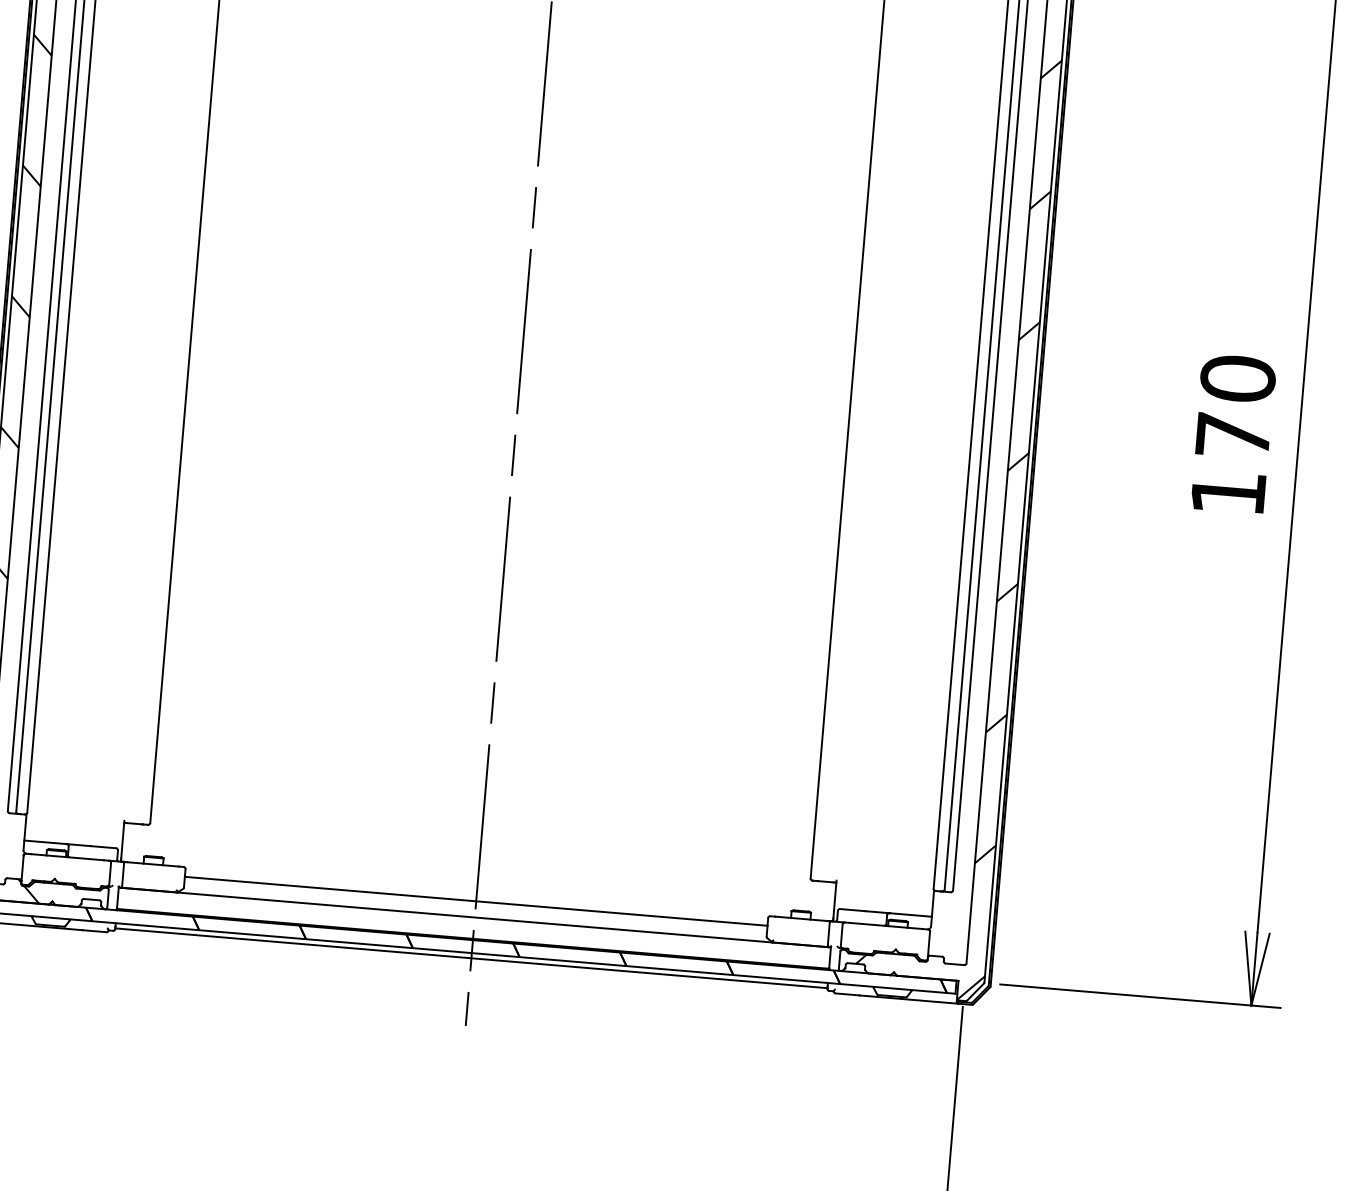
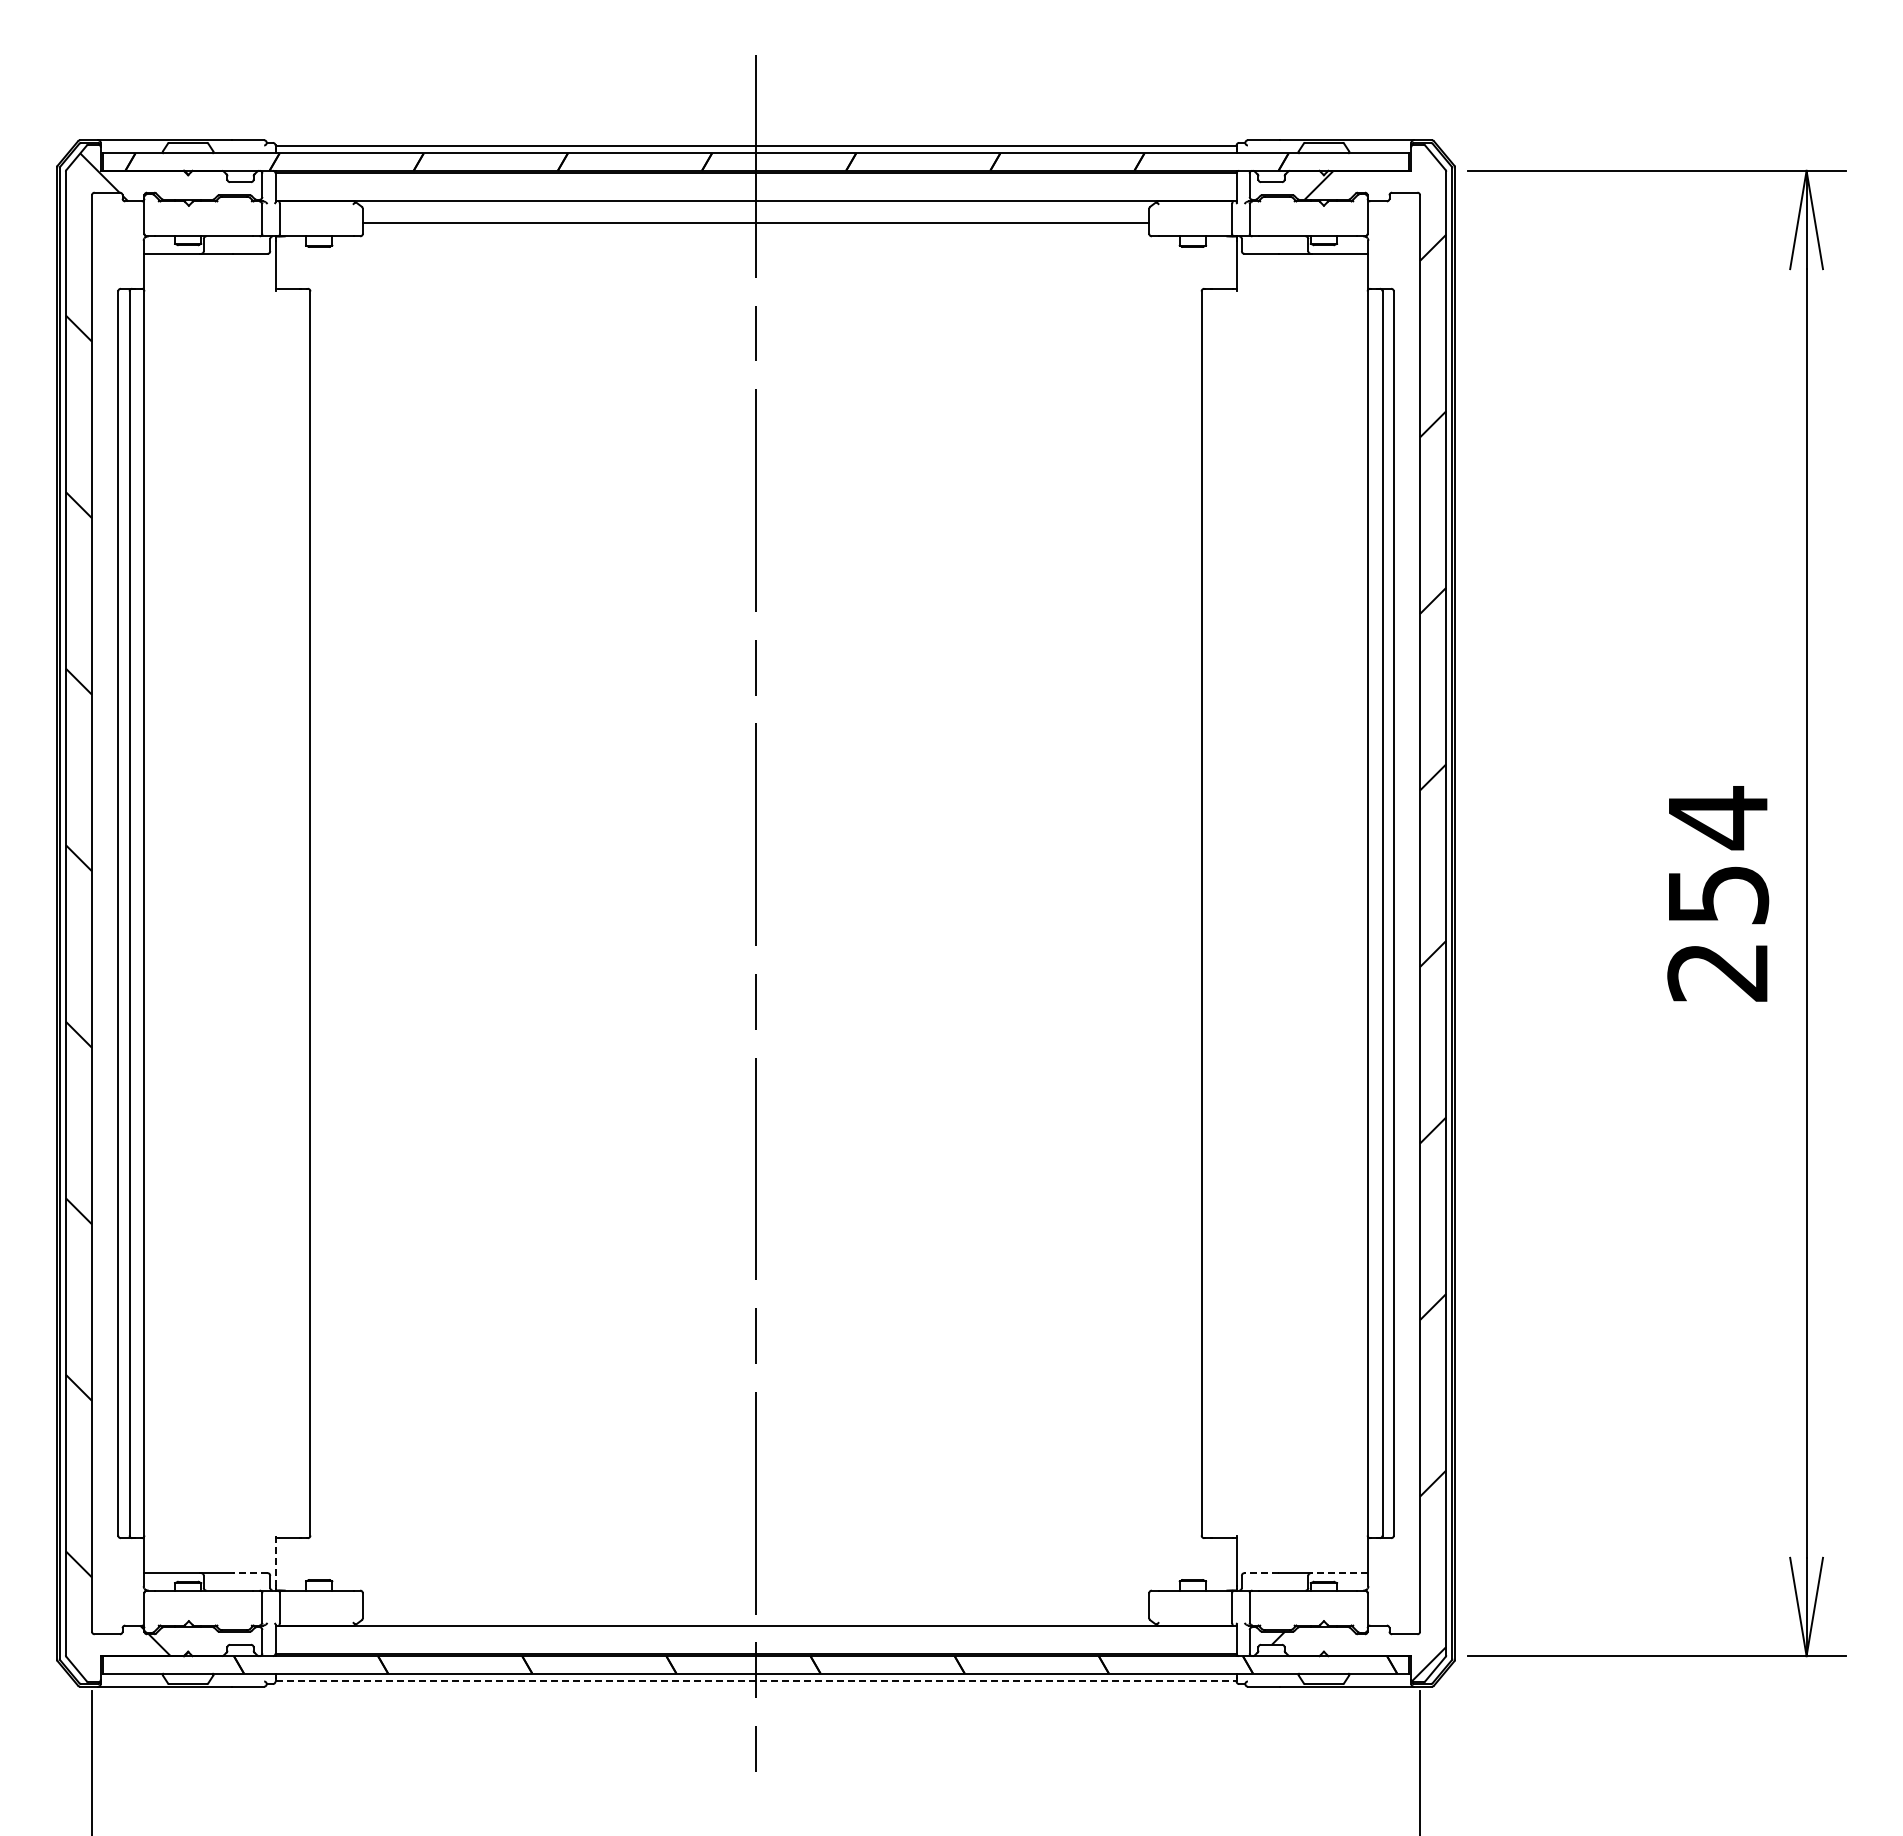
text: (1233, 434) -> (1718, 893), 170 -> 254
line: (122, 840) -> (275, 1561), solid -> dashed
line: (102, 847) -> (249, 1573), solid -> dashed
line: (475, 901) -> (755, 1603), removed
line: (852, 910) -> (1261, 1573), solid -> dashed
line: (910, 915) -> (1339, 1573), solid -> dashed
line: (471, 958) -> (756, 1680), solid -> dashed

